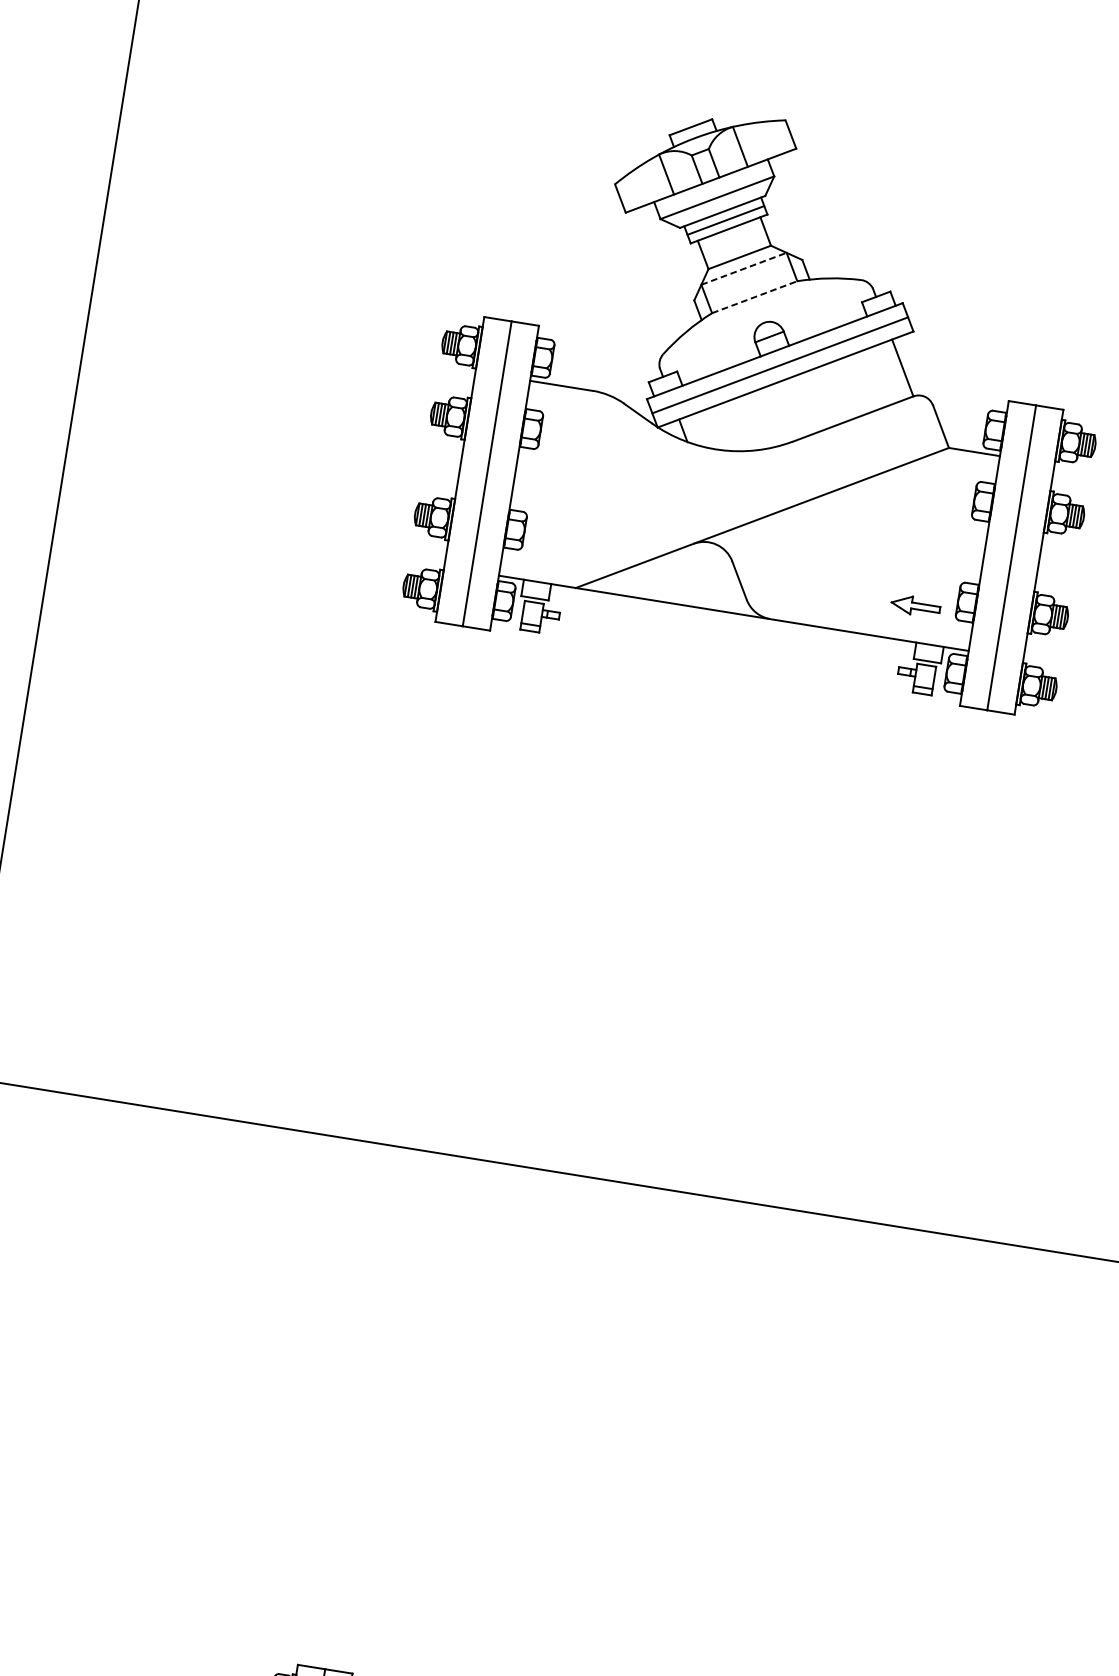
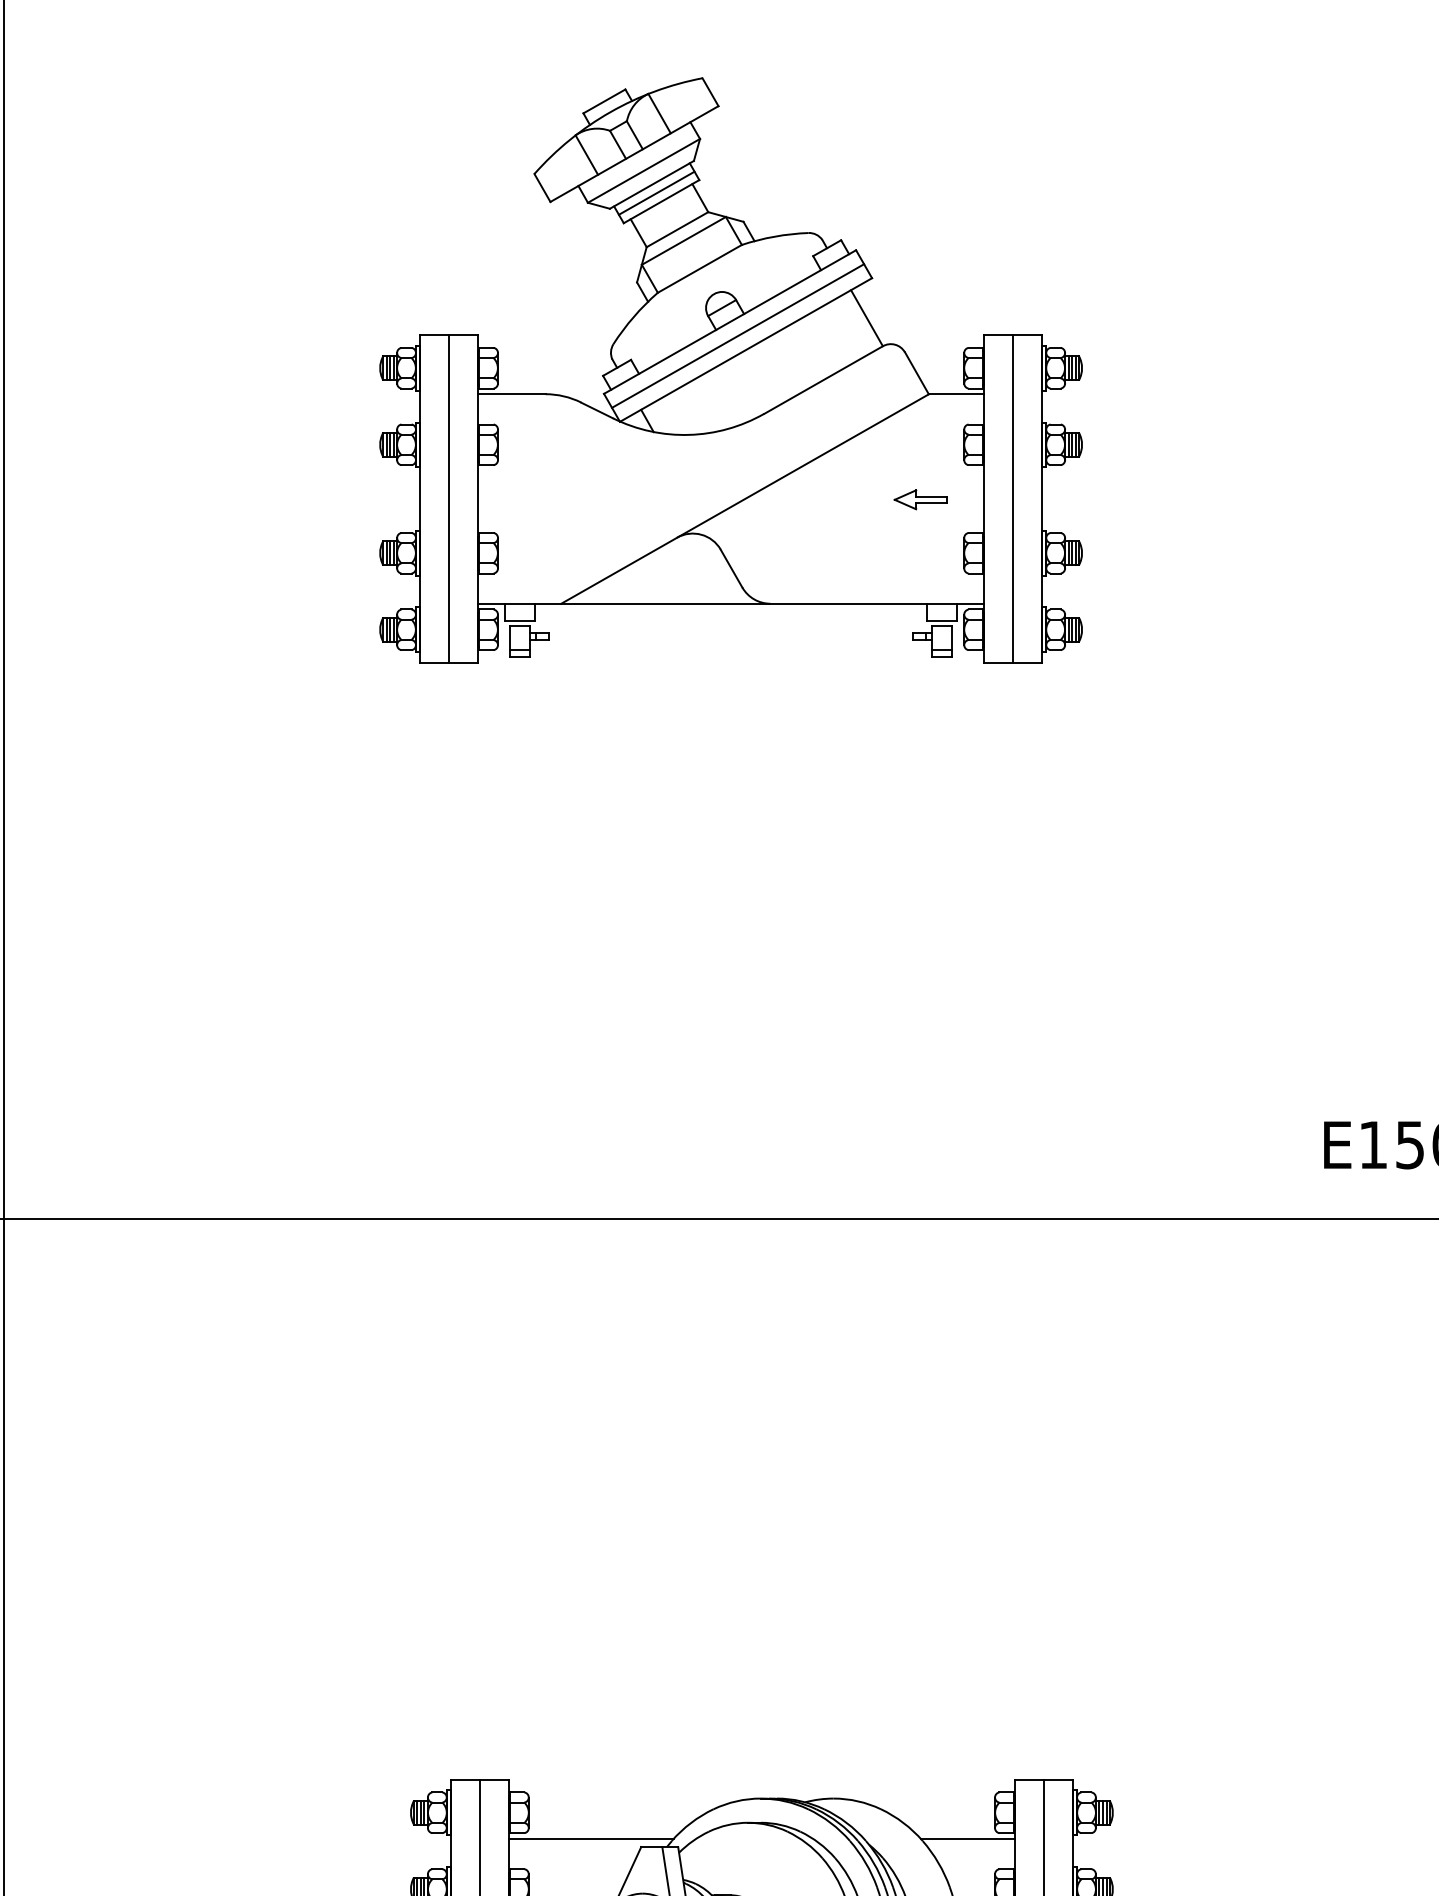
line: (744, 268) -> (684, 240), dashed -> solid
line: (755, 296) -> (700, 268), dashed -> solid
part: (915, 605) -> (920, 499), moved

